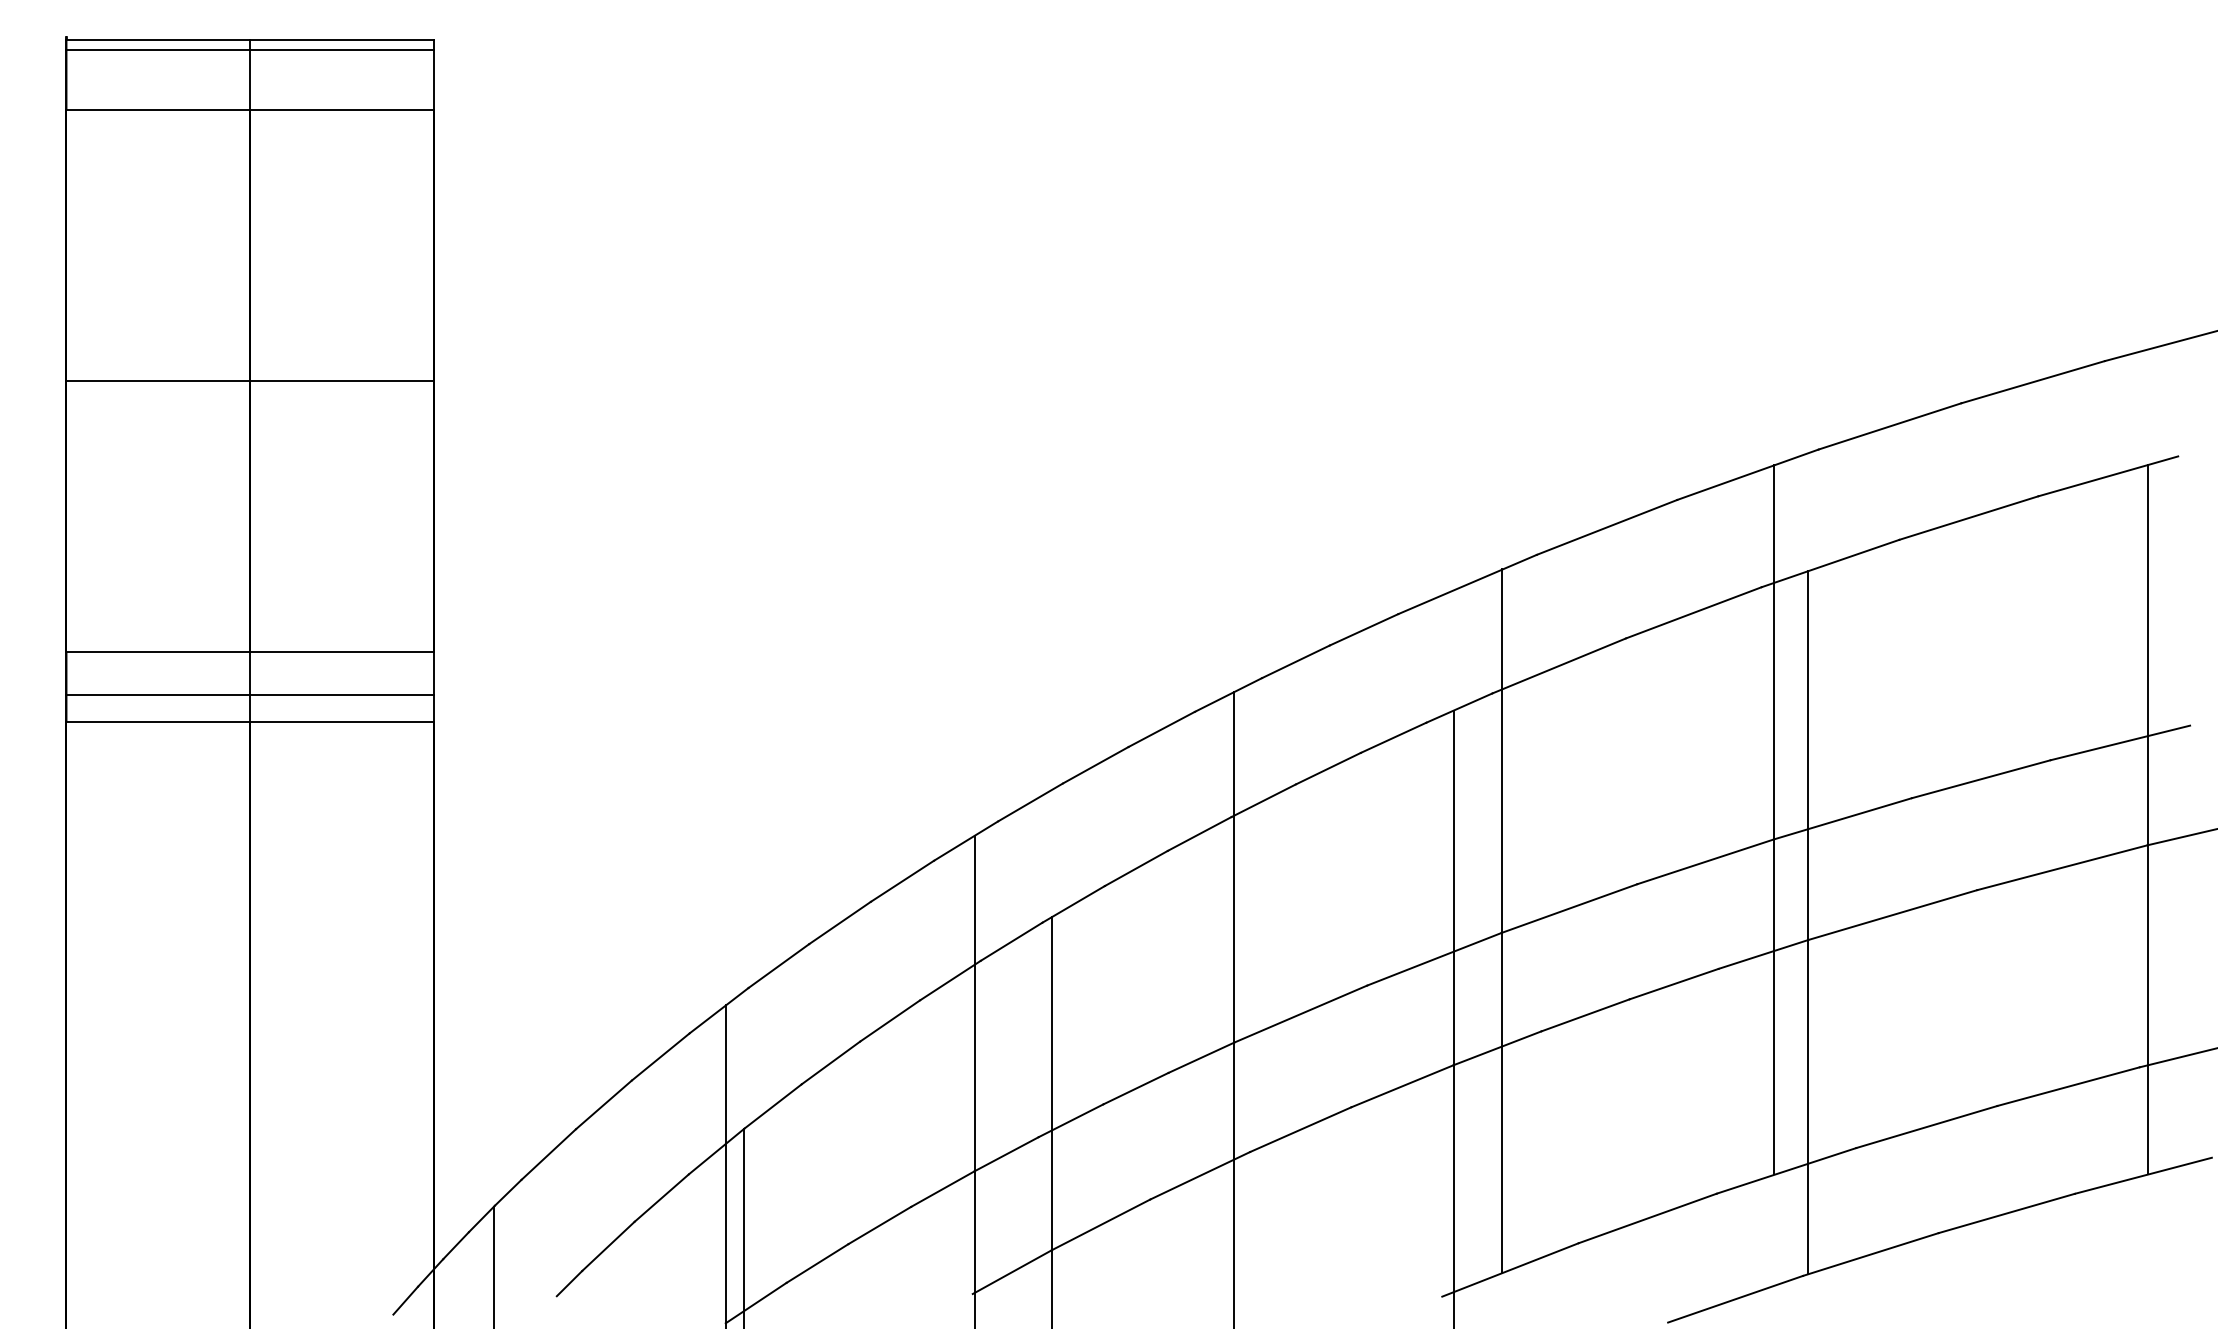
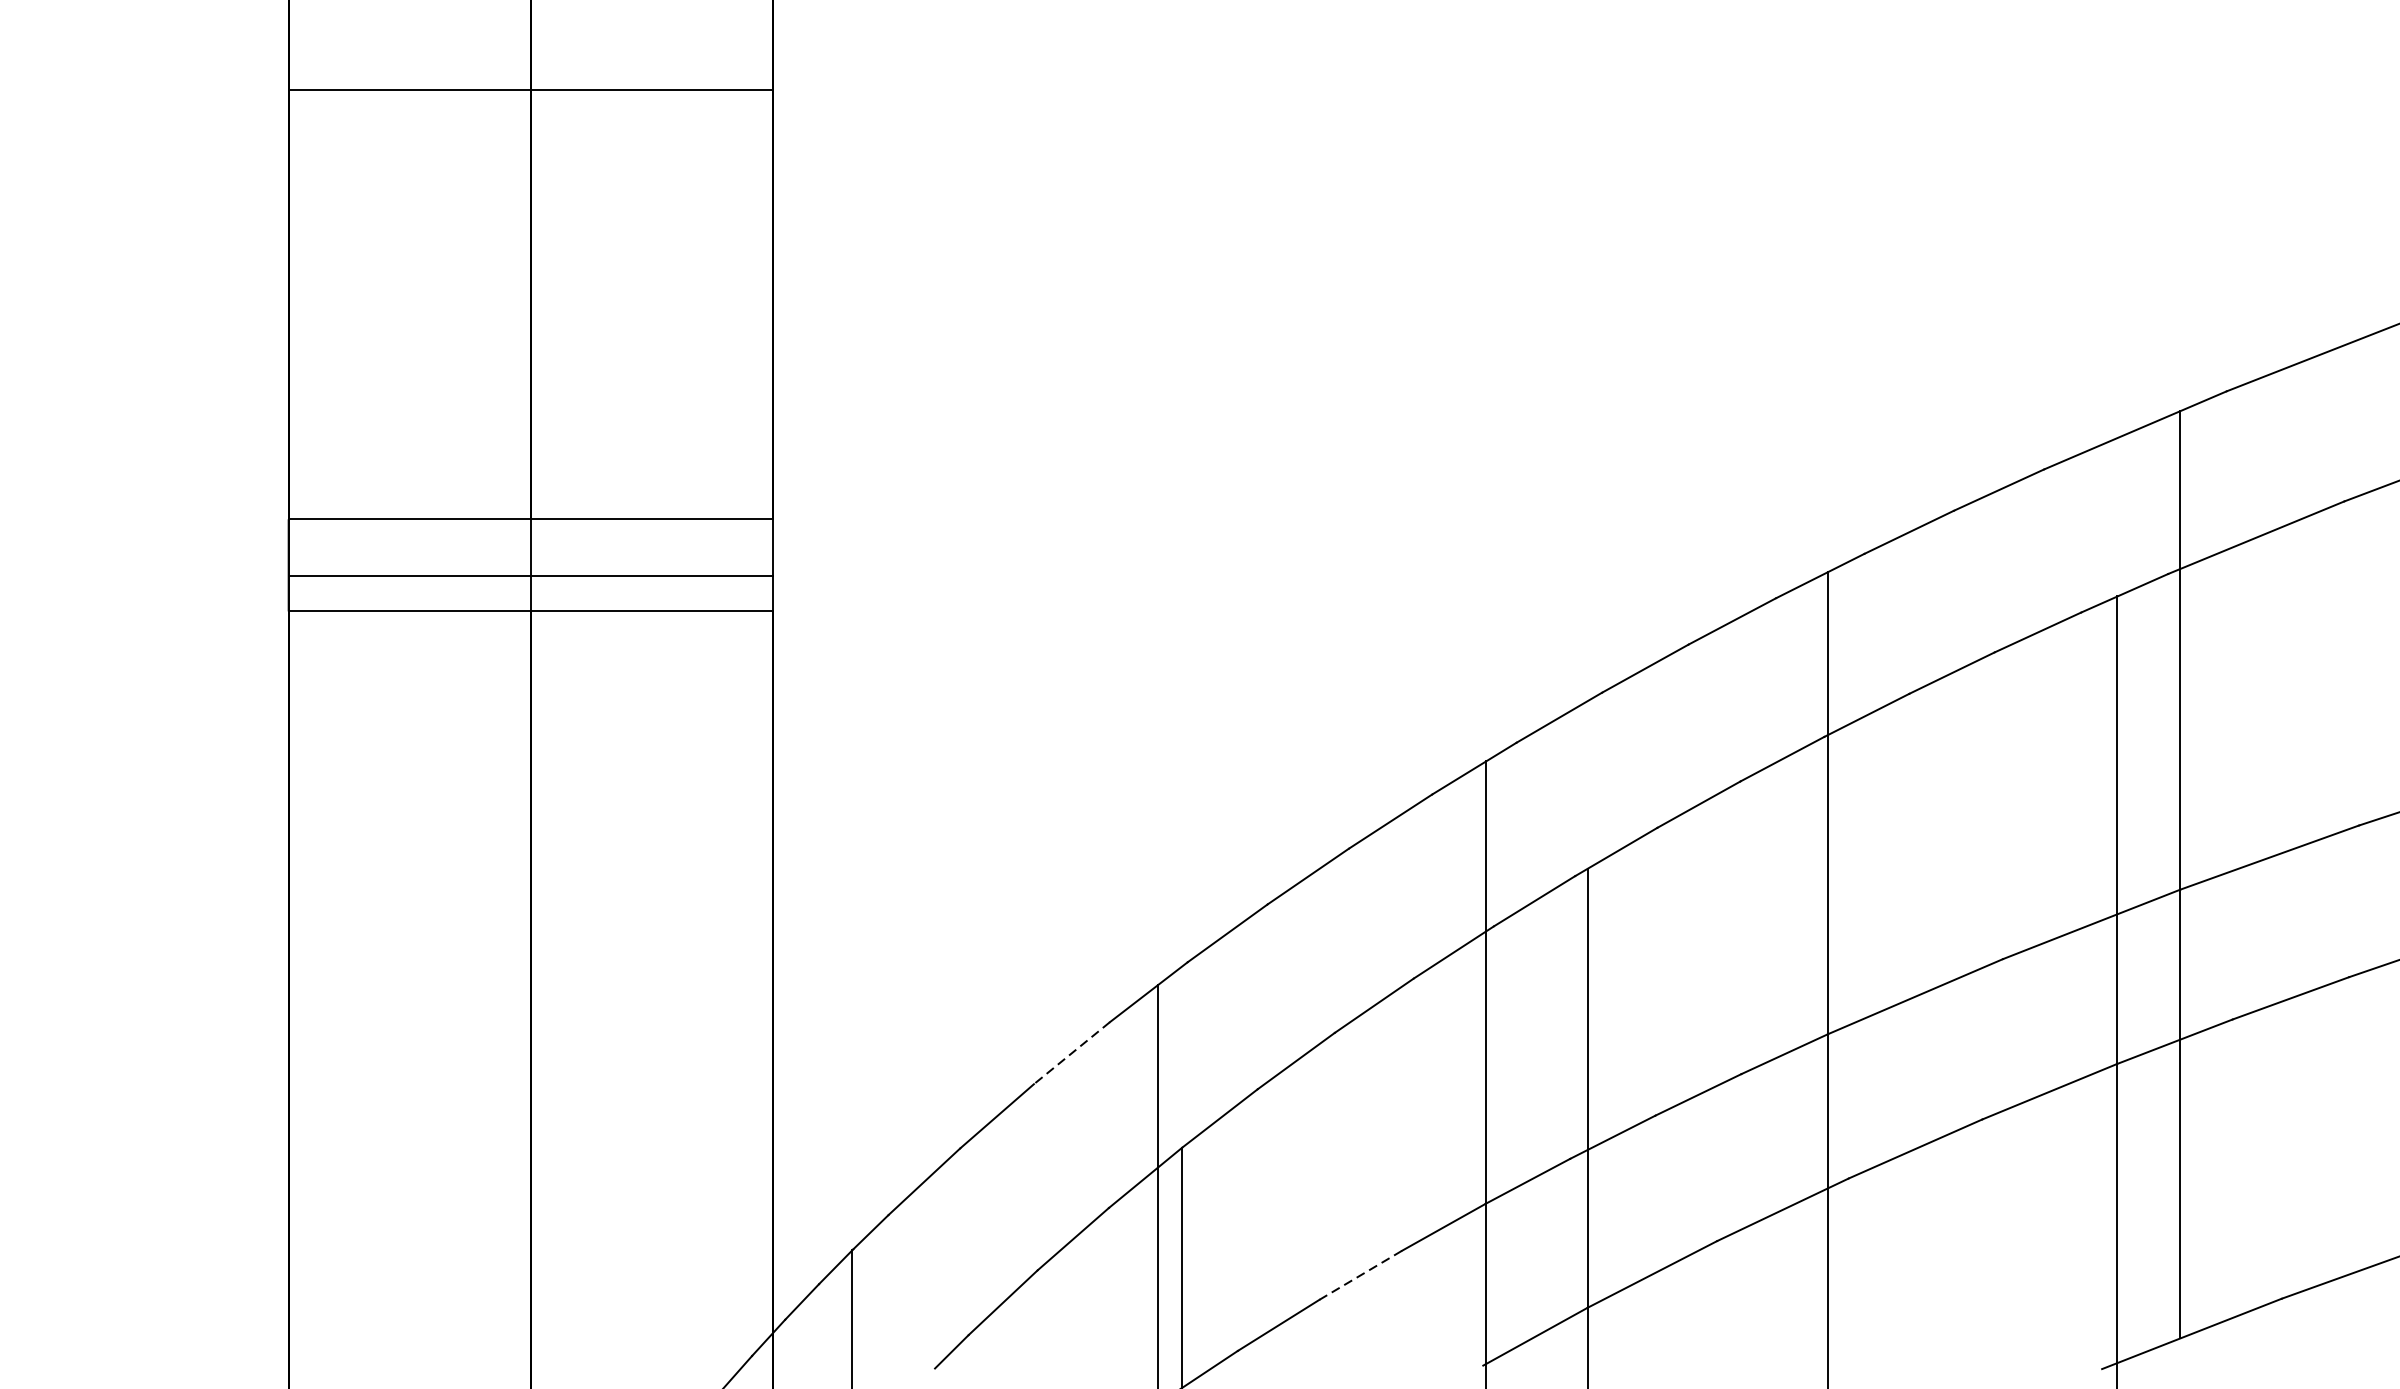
line: (250, 380) -> (531, 89), moved
line: (660, 1057) -> (1071, 1053), solid -> dashed
line: (879, 1225) -> (1360, 1275), solid -> dashed

